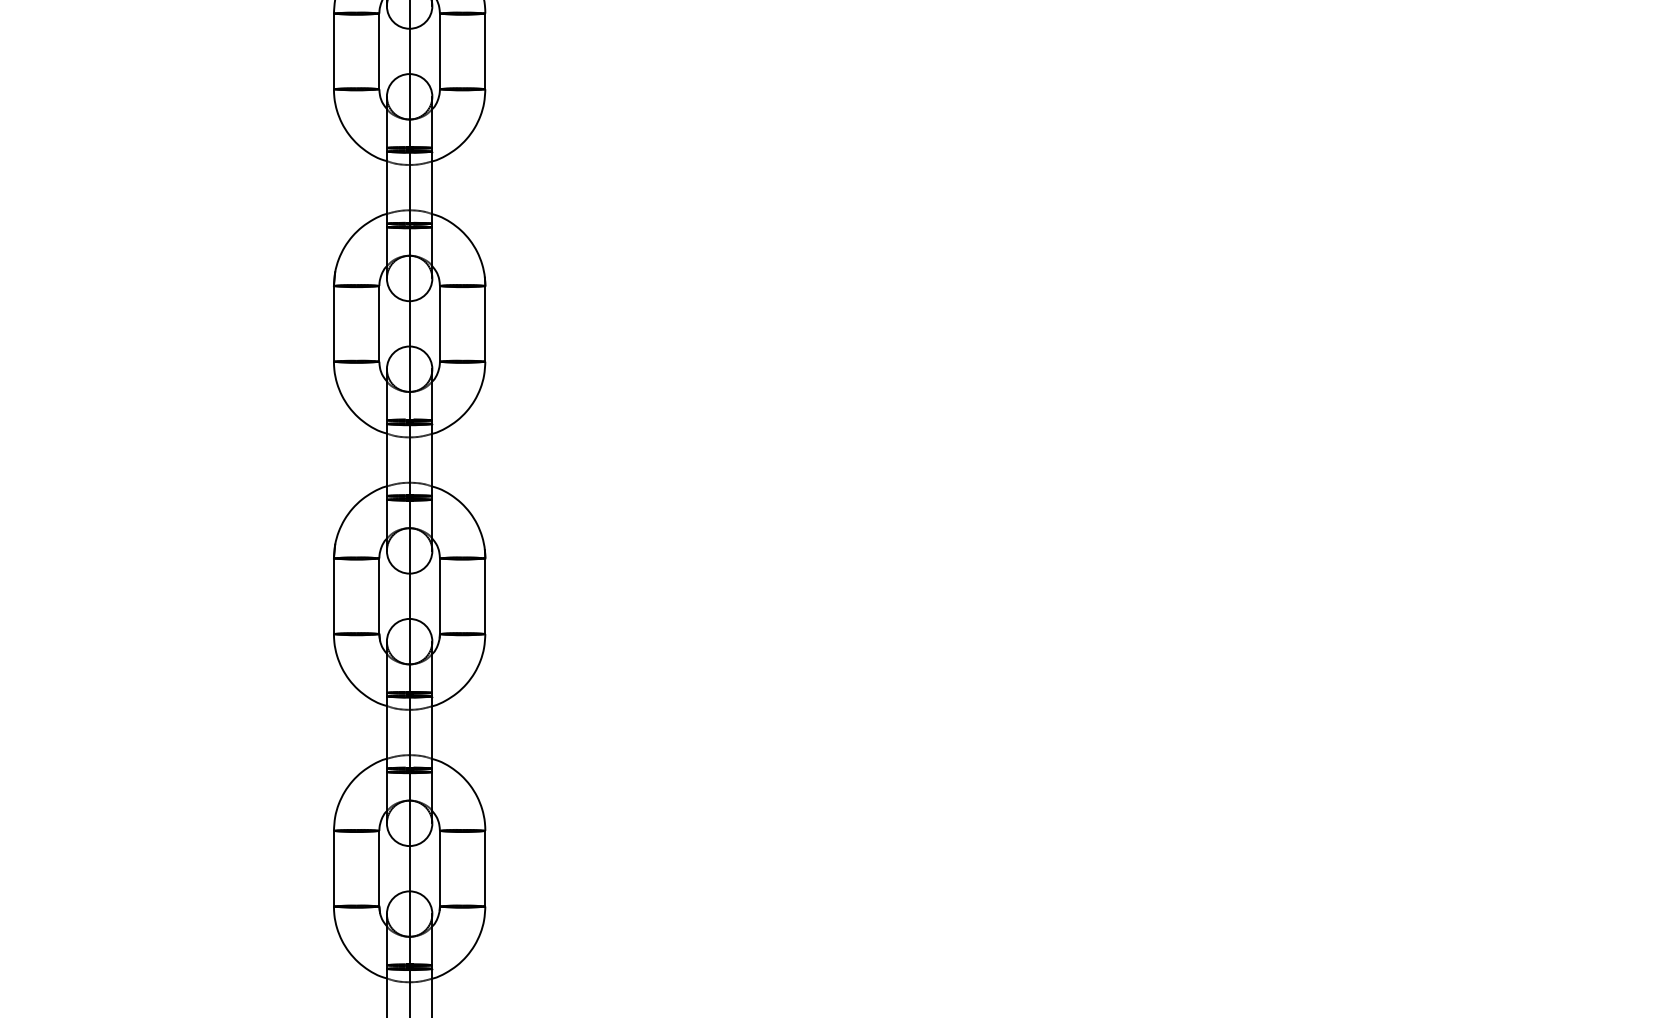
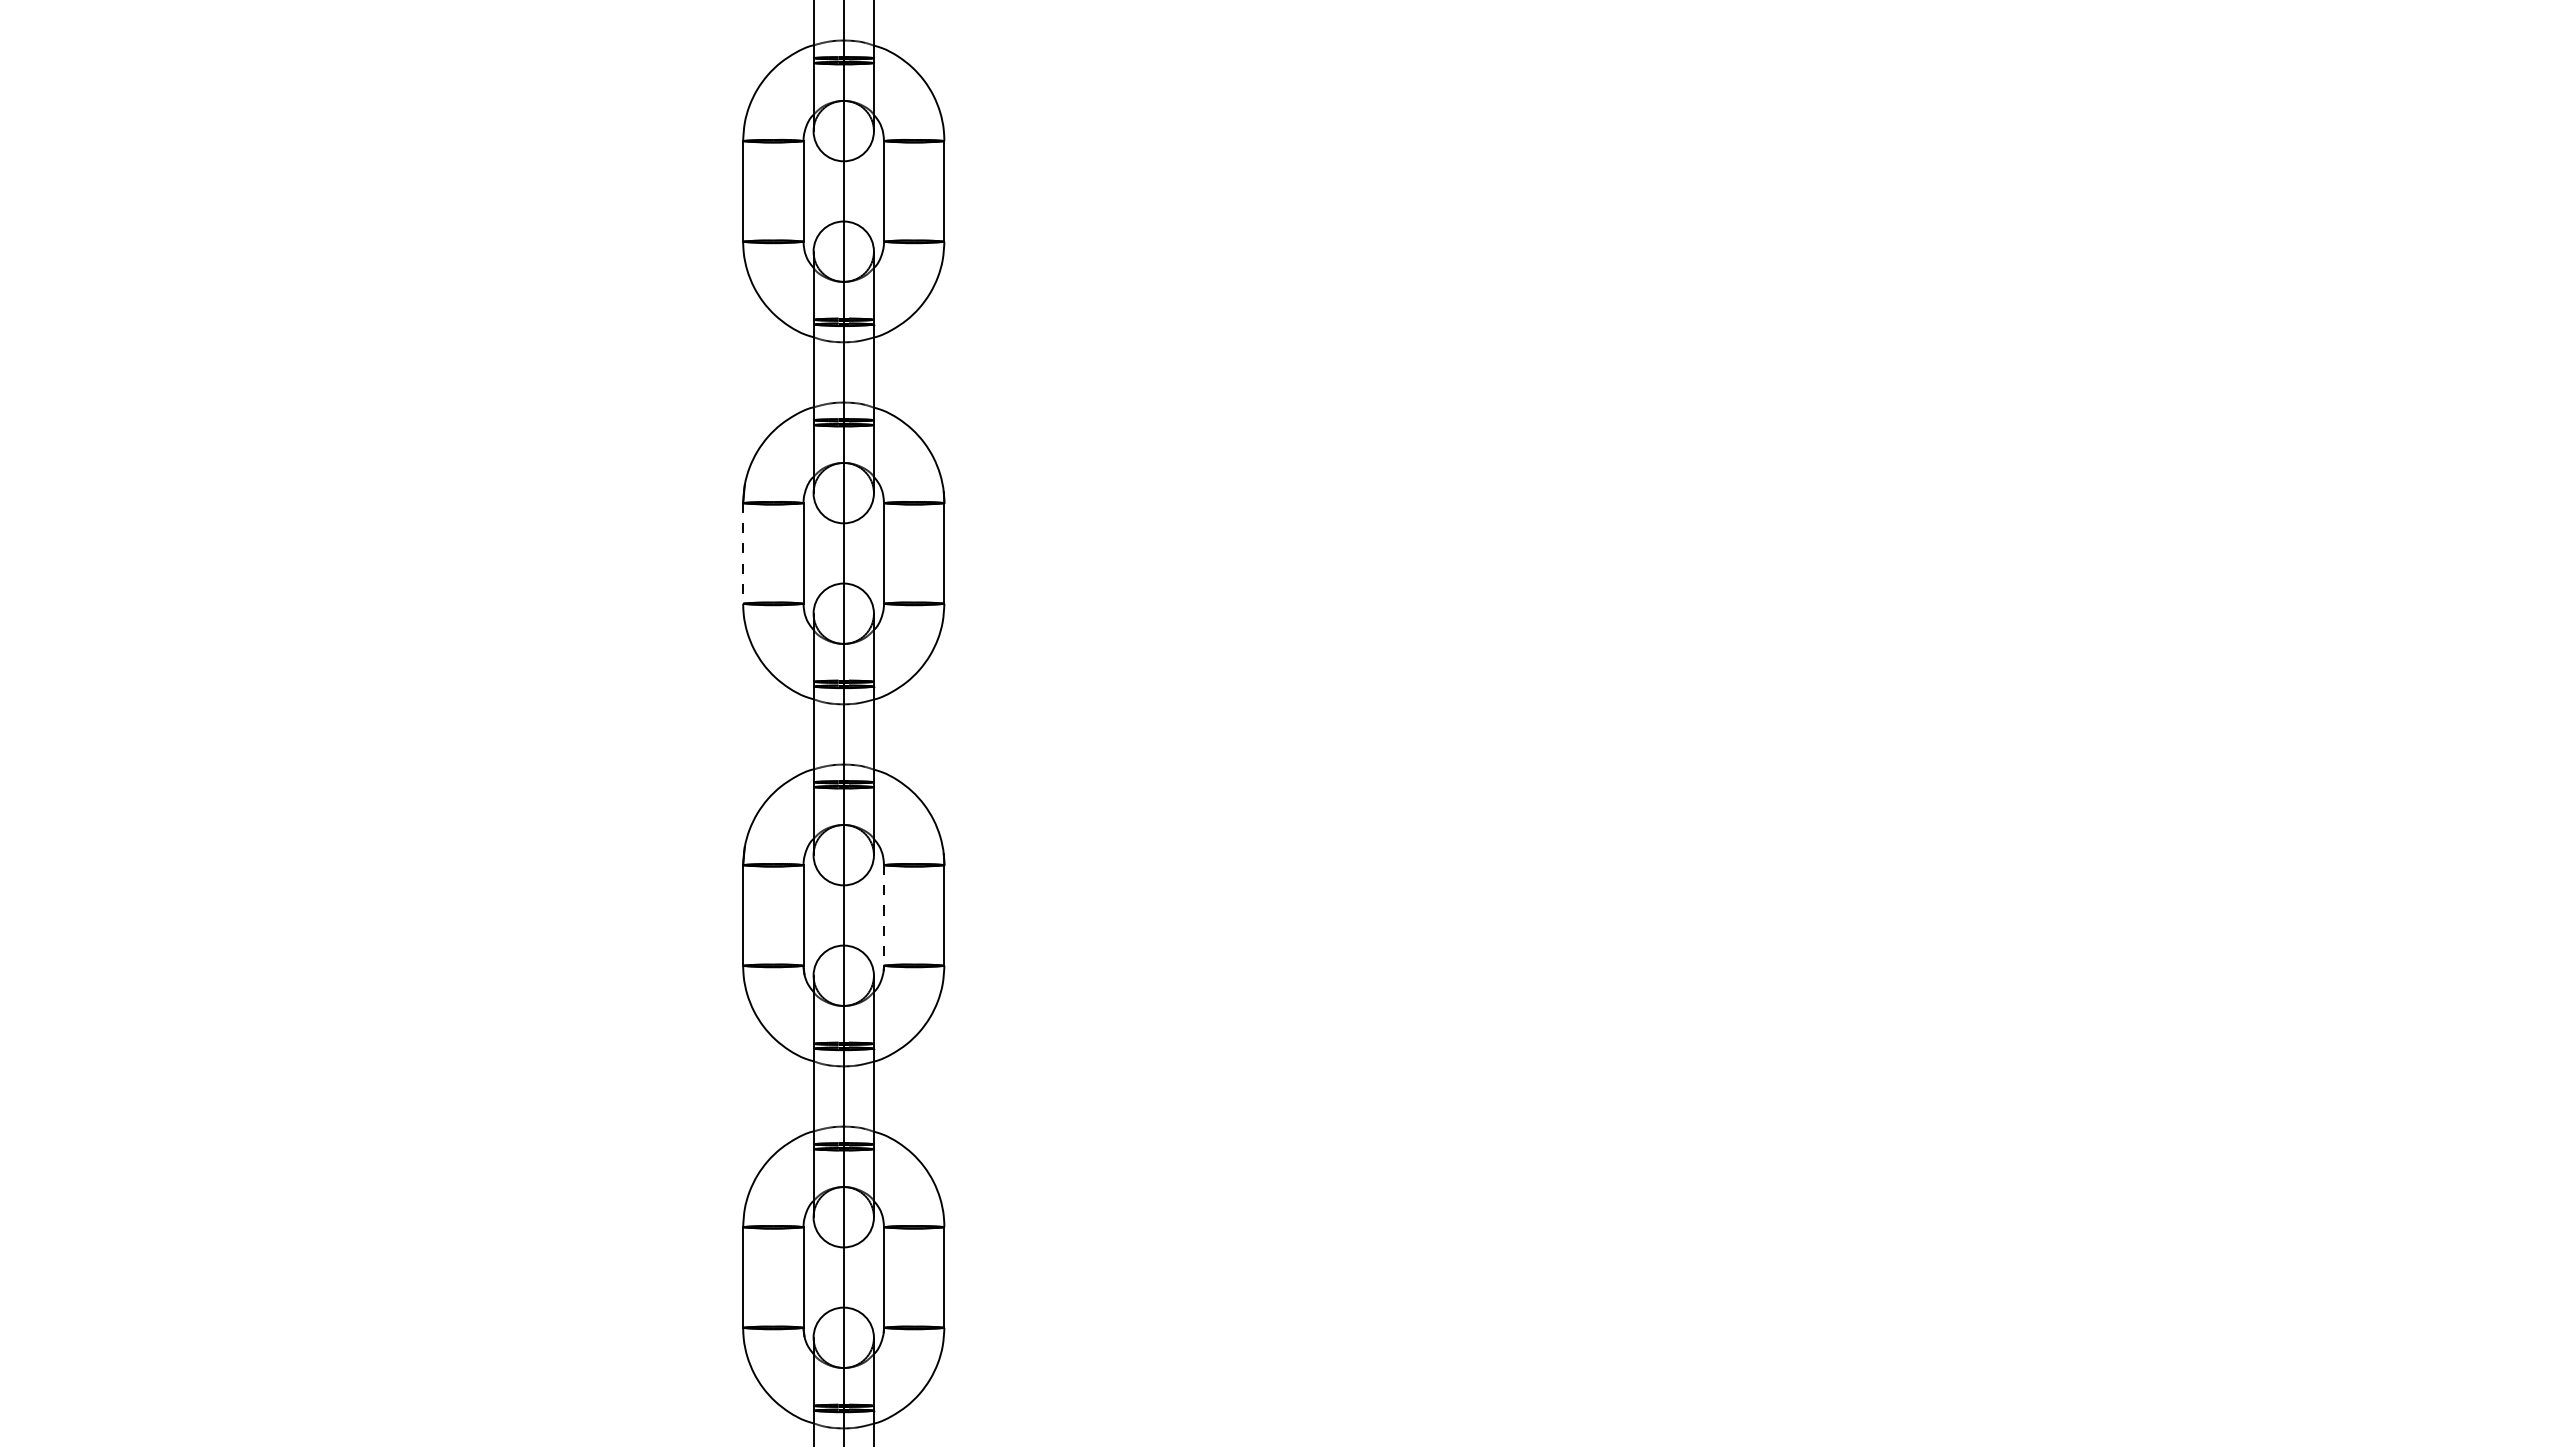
line: (334, 323) -> (743, 553), solid -> dashed
line: (440, 596) -> (884, 915), solid -> dashed

